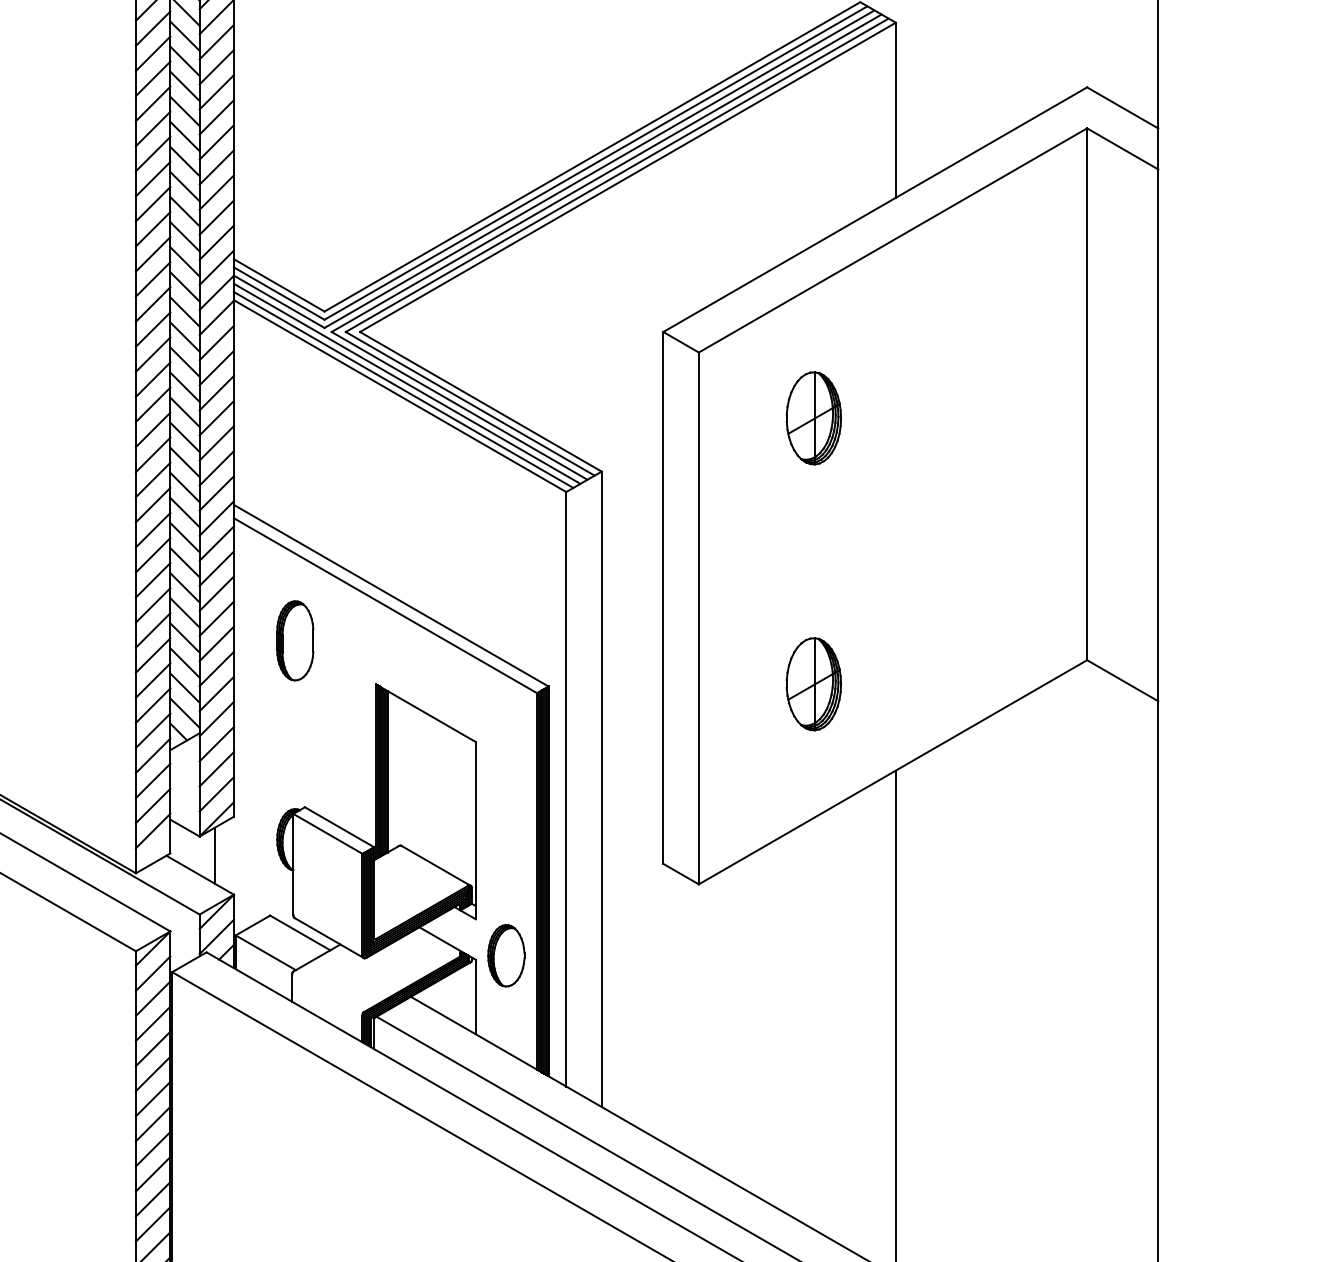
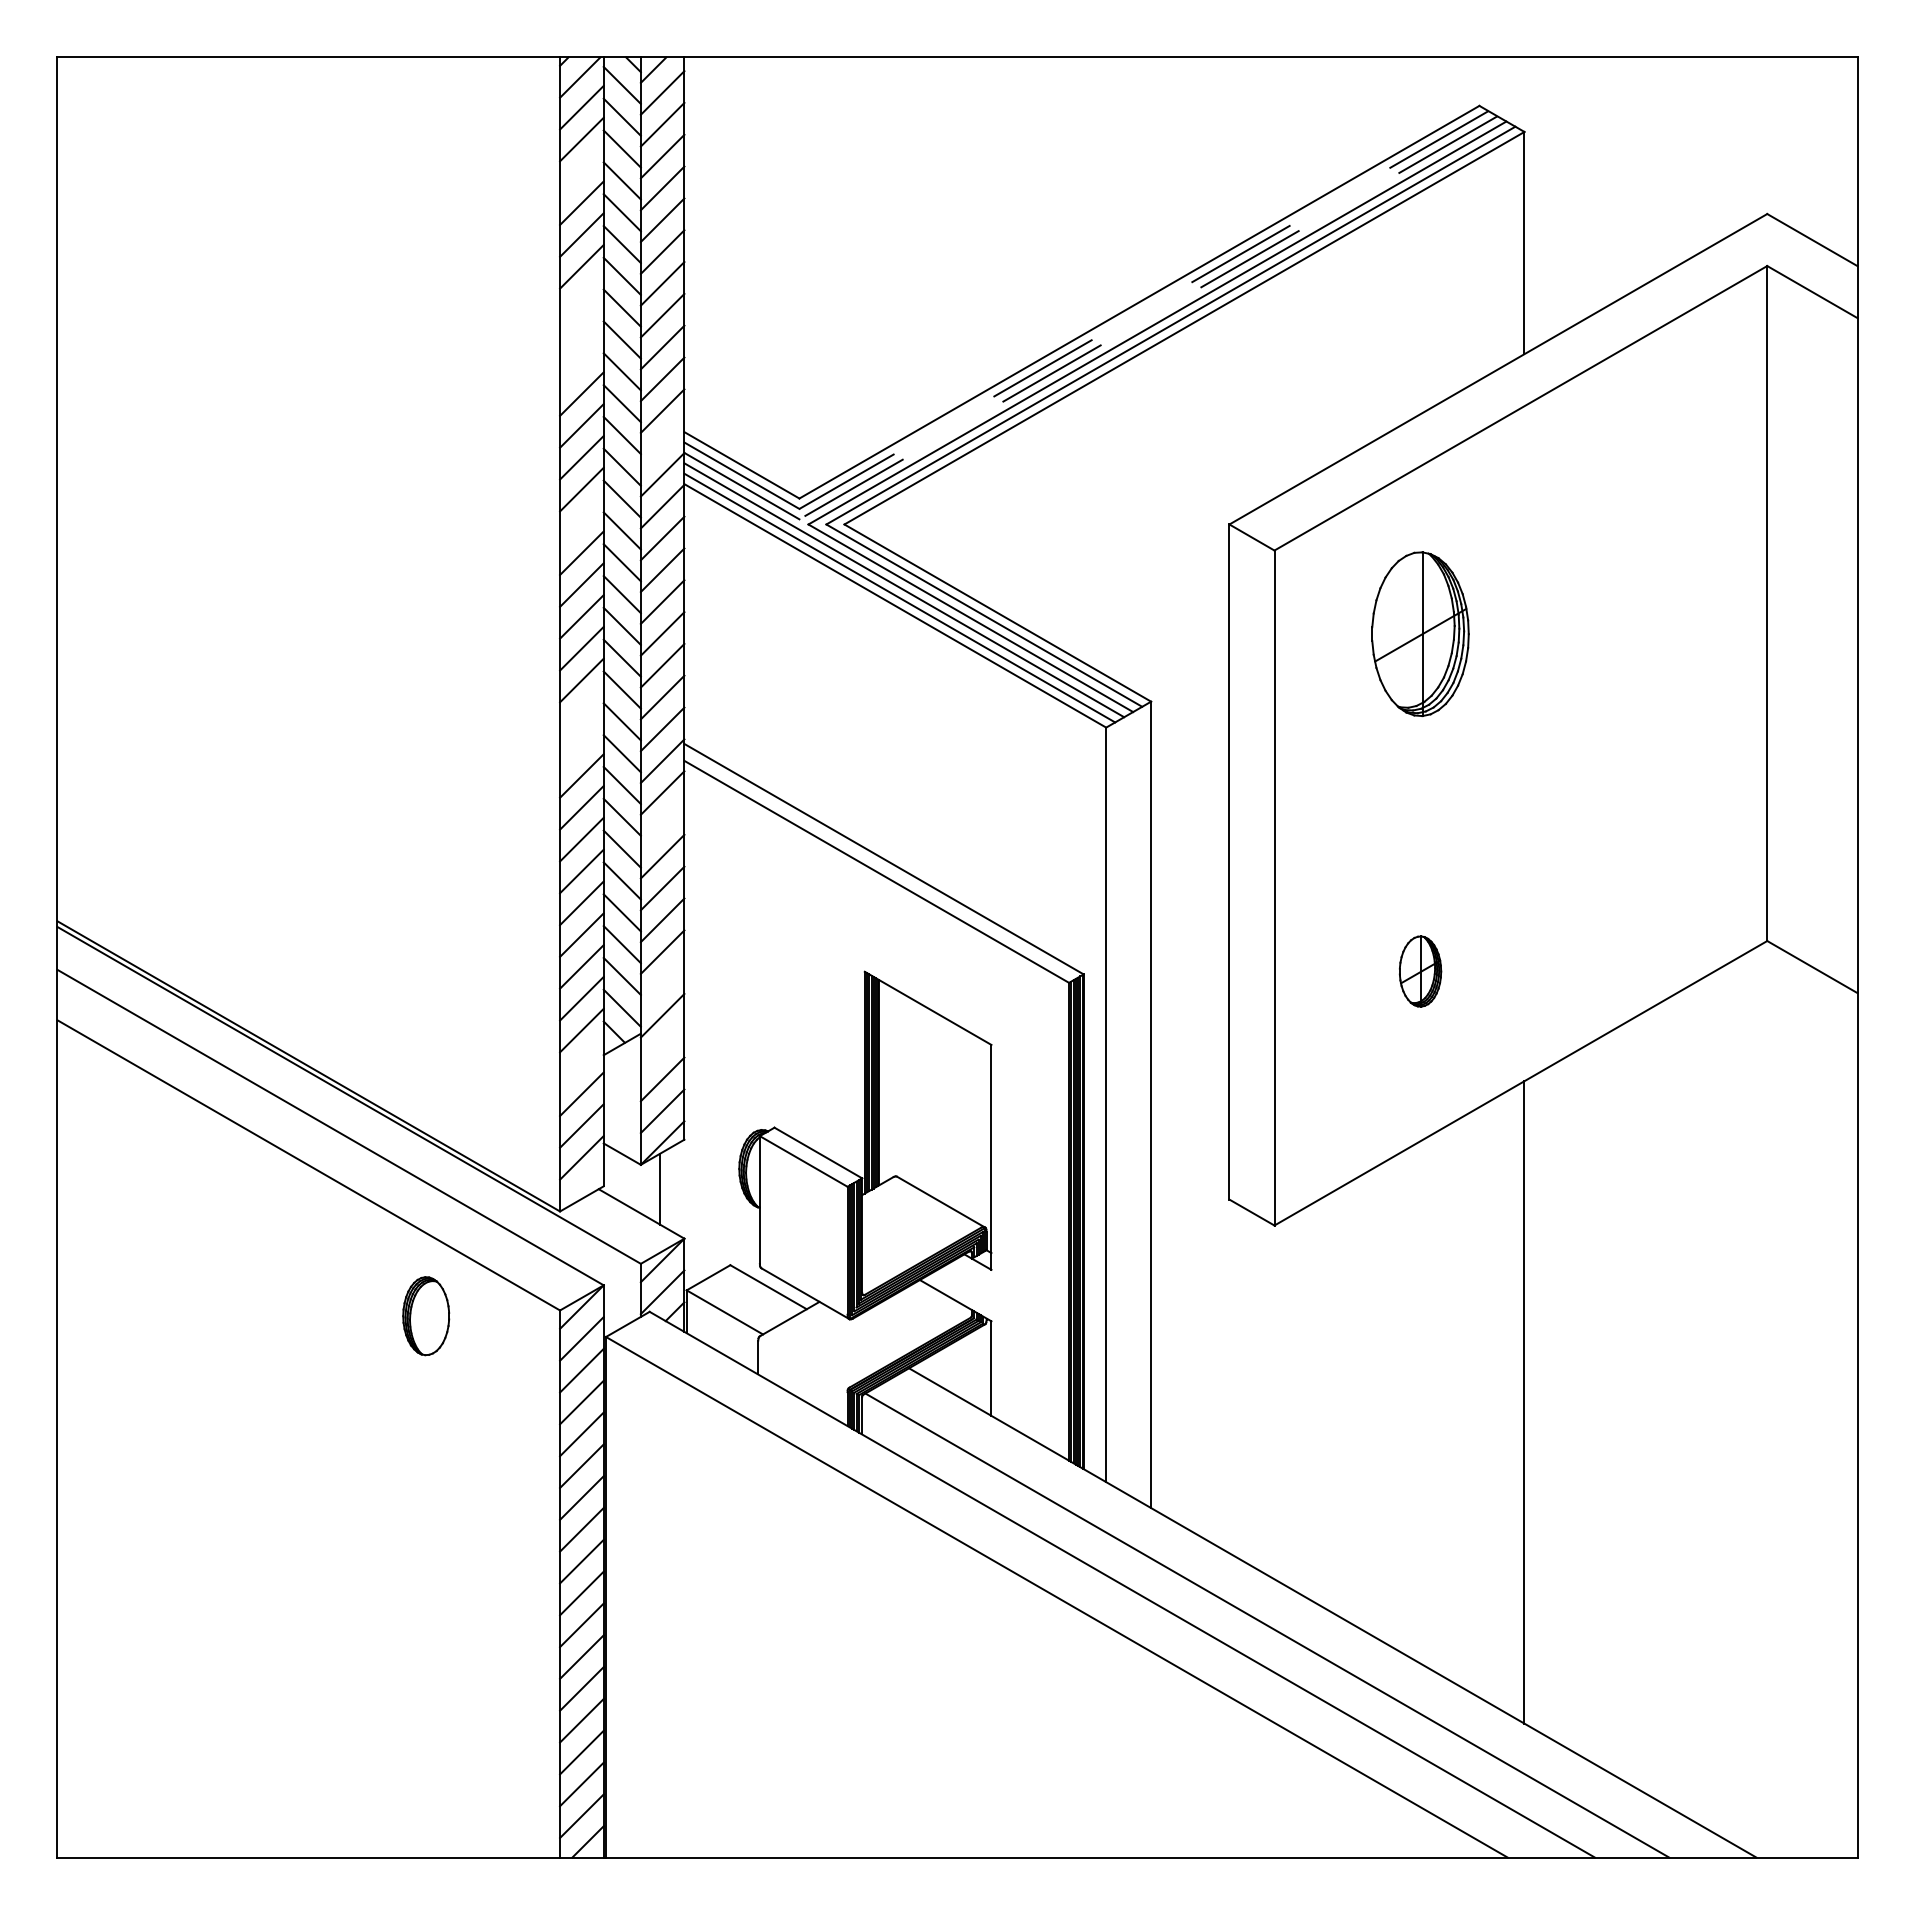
line: (152, 53) -> (581, 171), removed
line: (152, 153) -> (581, 298), removed
line: (595, 163) -> (1143, 310), solid -> dashed
line: (599, 169) -> (1148, 318), solid -> dashed
line: (152, 179) -> (581, 330), removed
line: (152, 204) -> (581, 362), removed
line: (216, 267) -> (662, 442), removed
line: (152, 329) -> (581, 521), removed
part: (813, 417) -> (1420, 633), size x1.4
line: (152, 480) -> (581, 712), removed
line: (152, 505) -> (581, 744), removed
line: (216, 568) -> (662, 824), removed
part: (295, 640) -> (762, 916), removed
part: (813, 684) -> (1420, 971), size x0.6
line: (216, 693) -> (662, 983), removed
line: (216, 744) -> (662, 1047), removed
line: (152, 755) -> (581, 1062), removed
part: (506, 956) -> (426, 1316), moved

